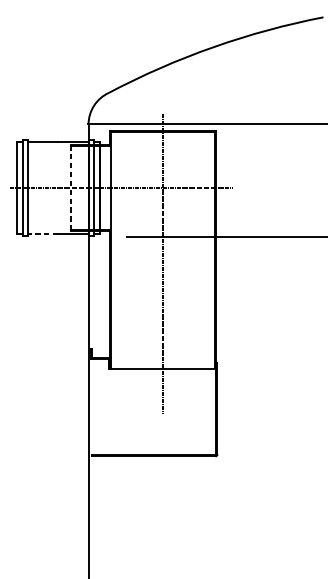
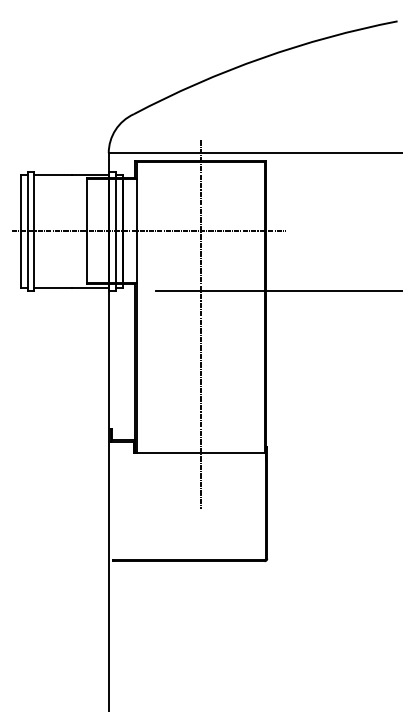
line: (70, 188) -> (86, 231), dashed -> solid
line: (43, 234) -> (53, 288), dashed -> solid

